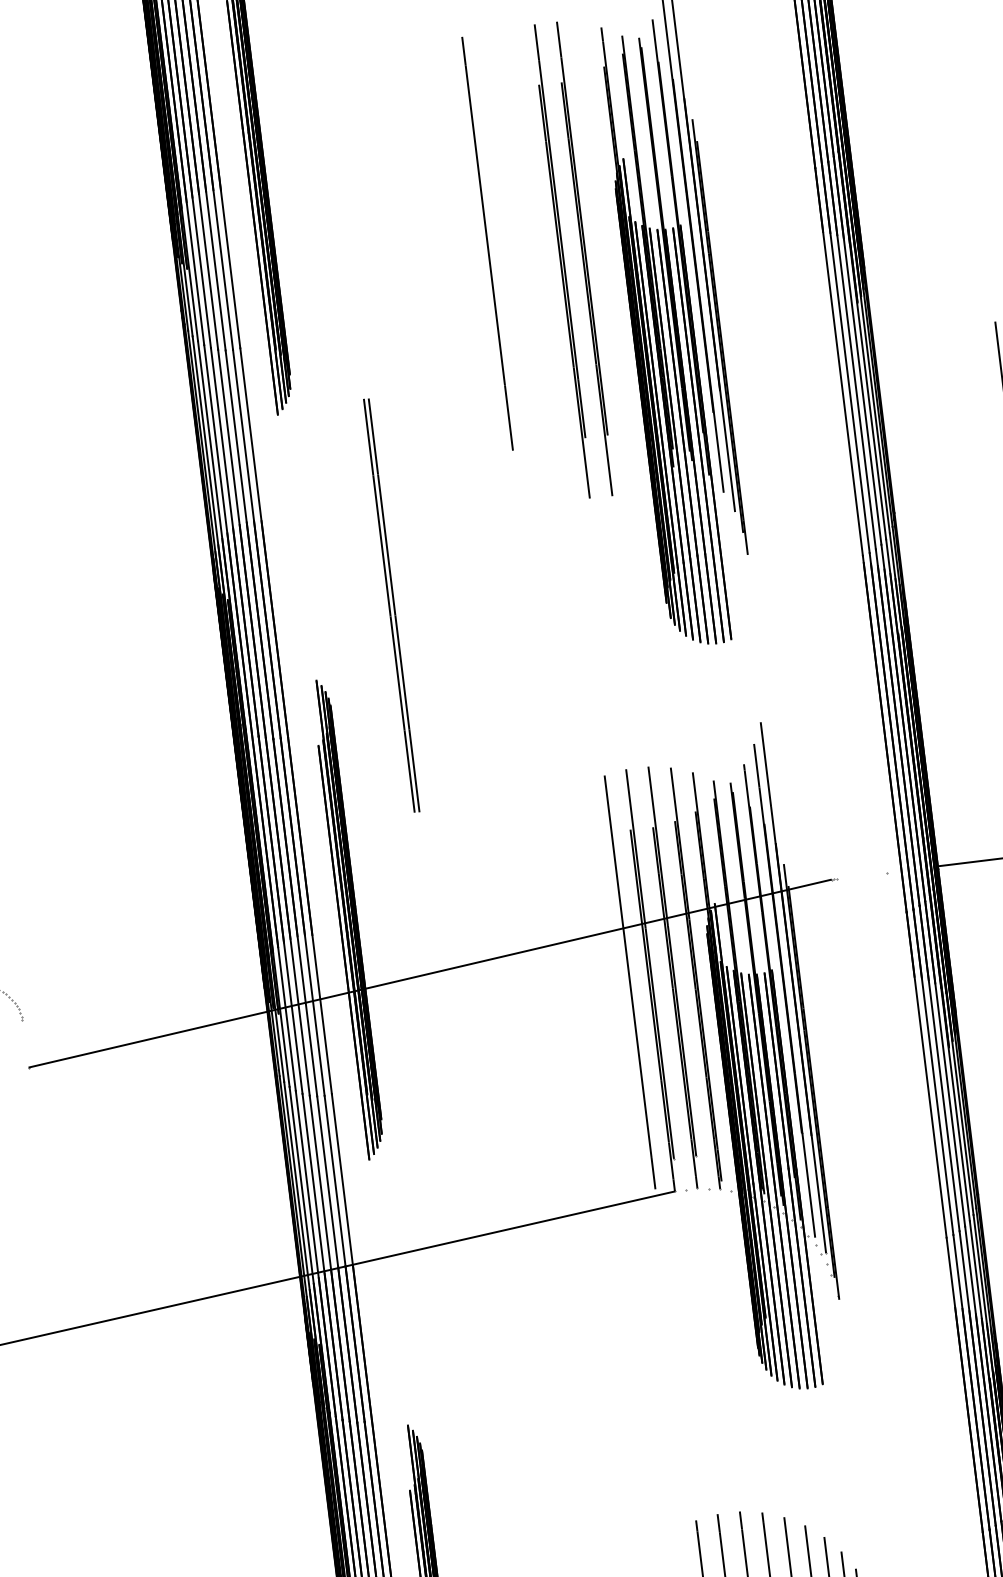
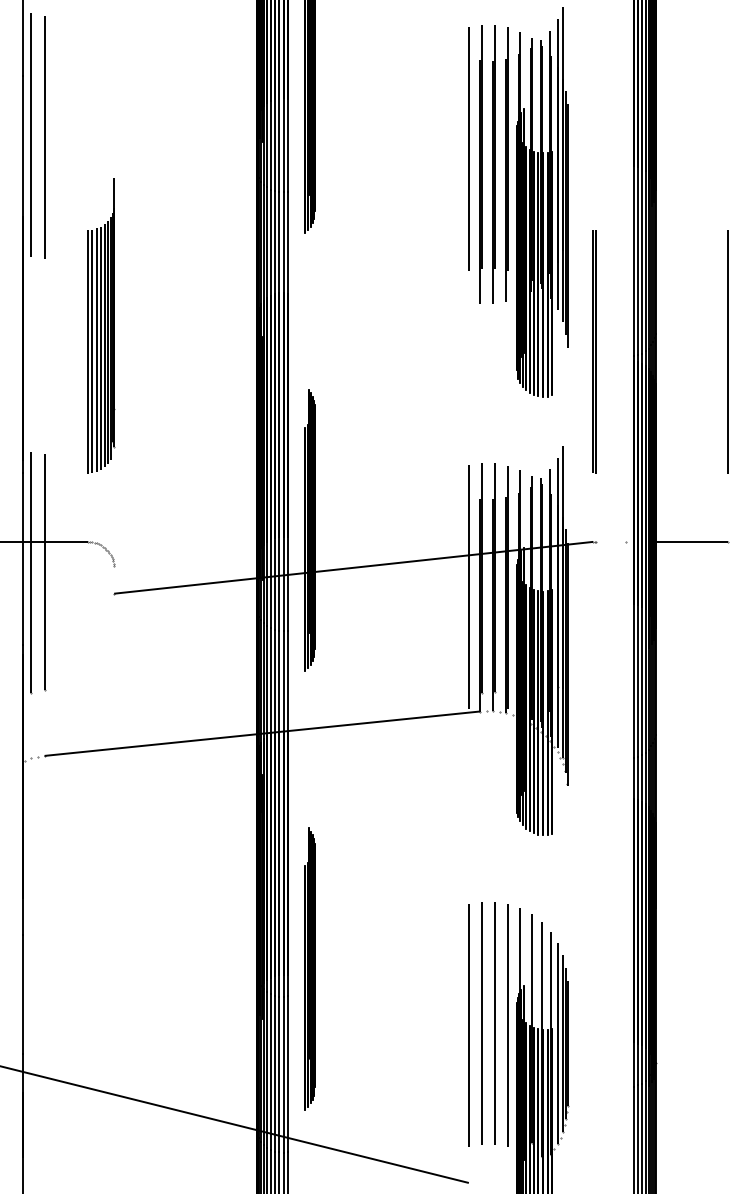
line: (486, 243) -> (468, 148), moved
line: (605, 256) -> (506, 164), added
line: (389, 605) -> (593, 351), moved

